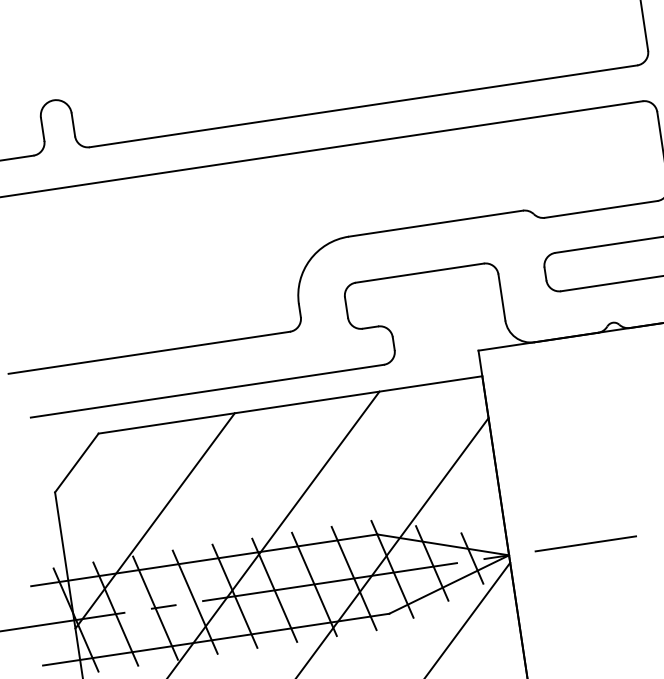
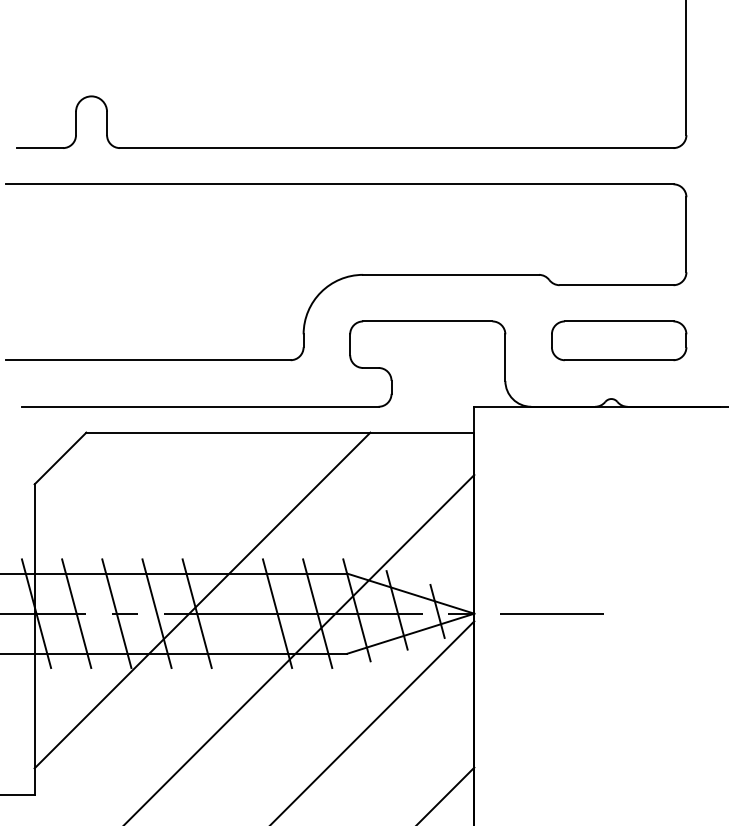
line: (155, 521) -> (129, 527), removed
line: (273, 590) -> (236, 613), removed

